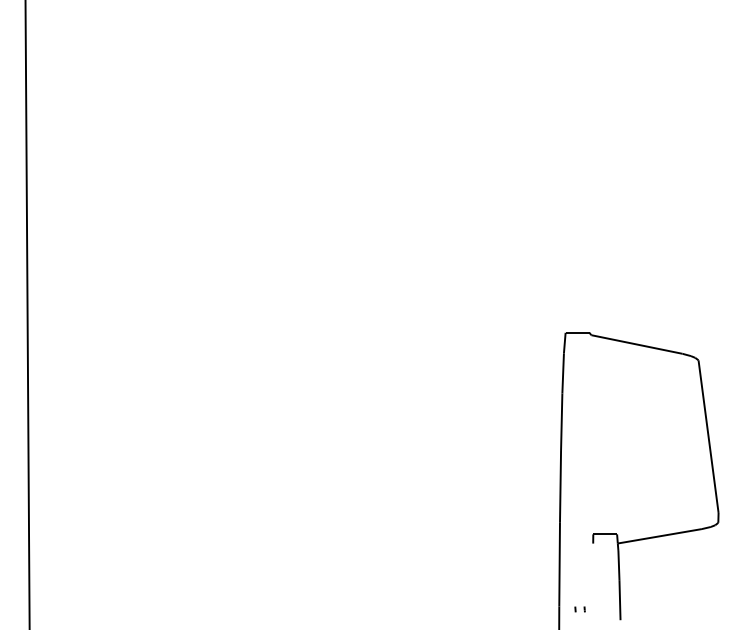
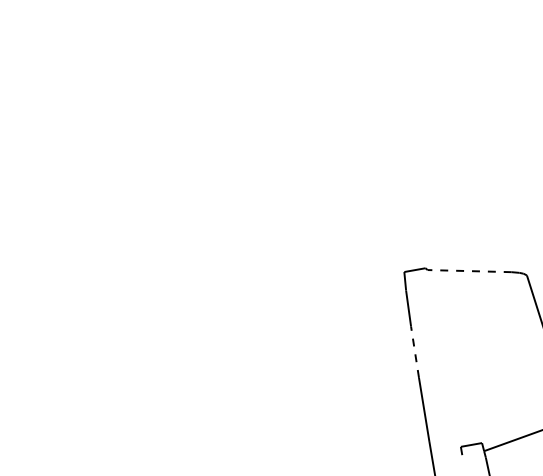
line: (636, 344) -> (469, 271), solid -> dashed
line: (561, 422) -> (414, 352), solid -> dashed

